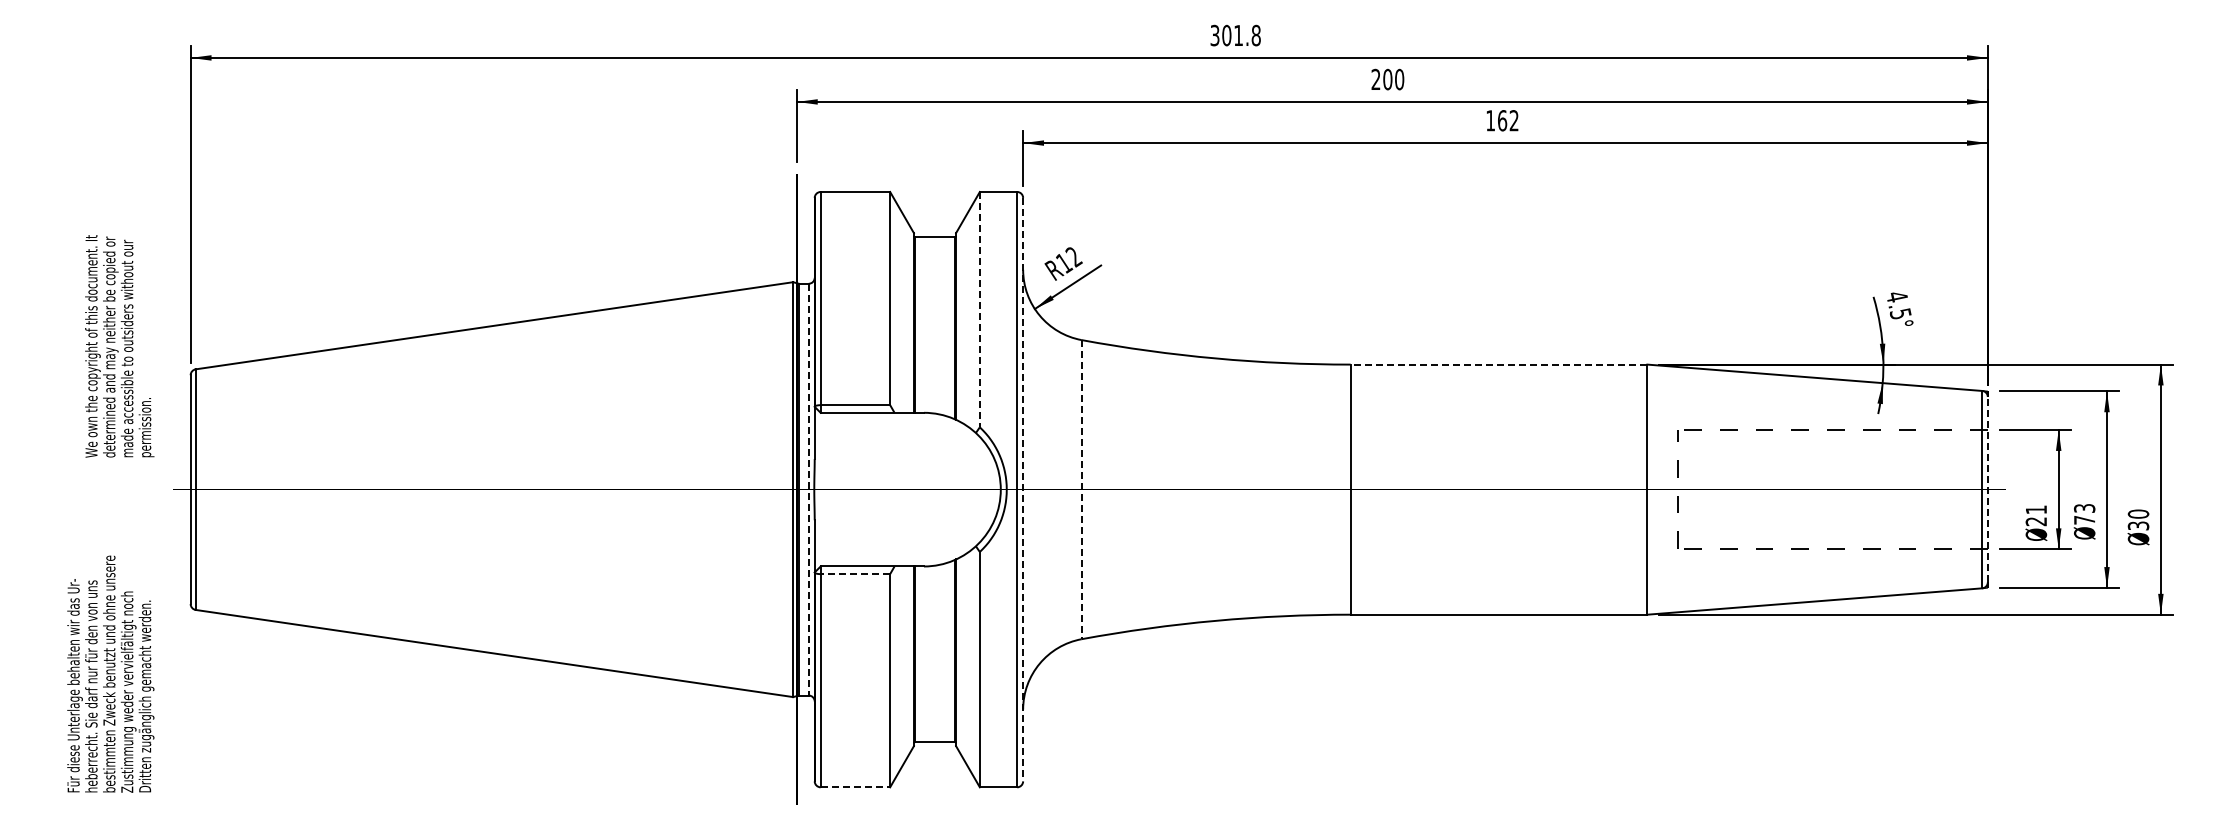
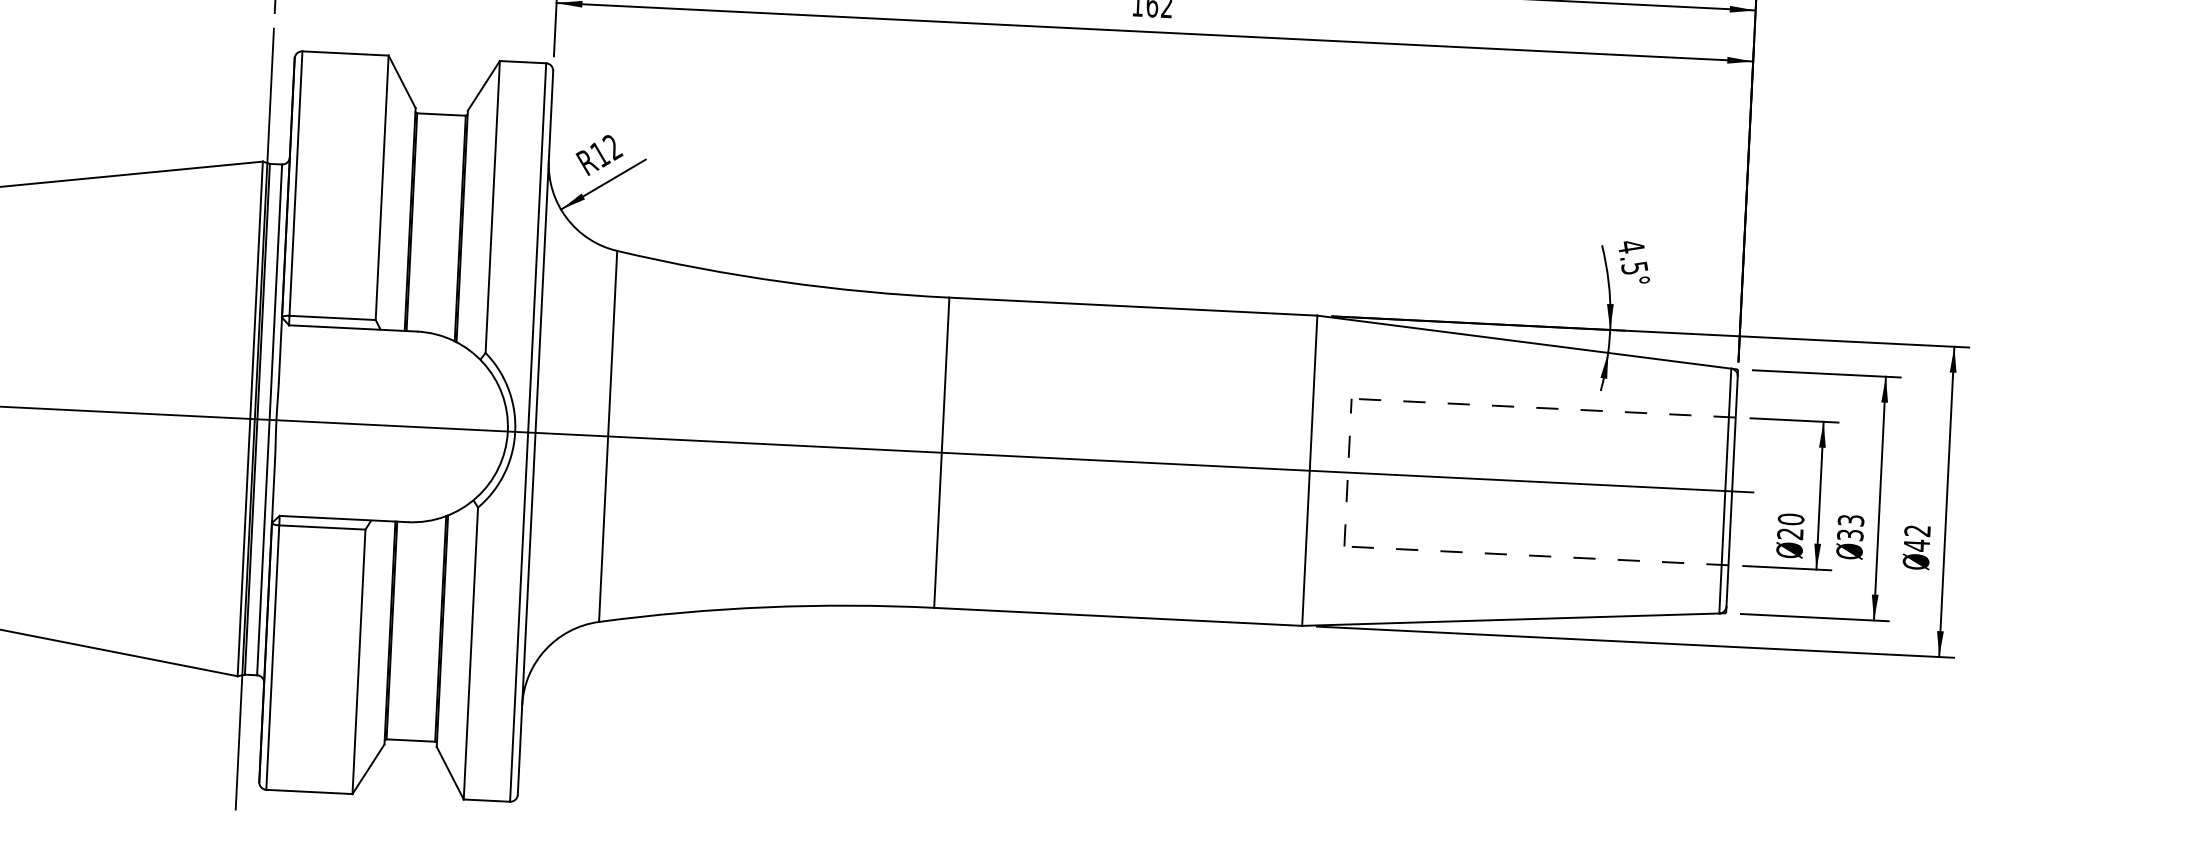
line: (979, 309) -> (492, 206), dashed -> solid
line: (1498, 364) -> (1132, 306), dashed -> solid
line: (808, 489) -> (269, 419), dashed -> solid
line: (1023, 489) -> (535, 432), dashed -> solid
line: (1081, 489) -> (607, 436), dashed -> solid
line: (1987, 489) -> (1731, 491), dashed -> solid
text: (2036, 509) -> (1791, 518), 21 -> 20
text: (2084, 519) -> (1850, 534), 73 -> 33
text: (2138, 519) -> (1917, 537), 30 -> 42
line: (855, 574) -> (322, 527), dashed -> solid
line: (855, 787) -> (309, 792), dashed -> solid

